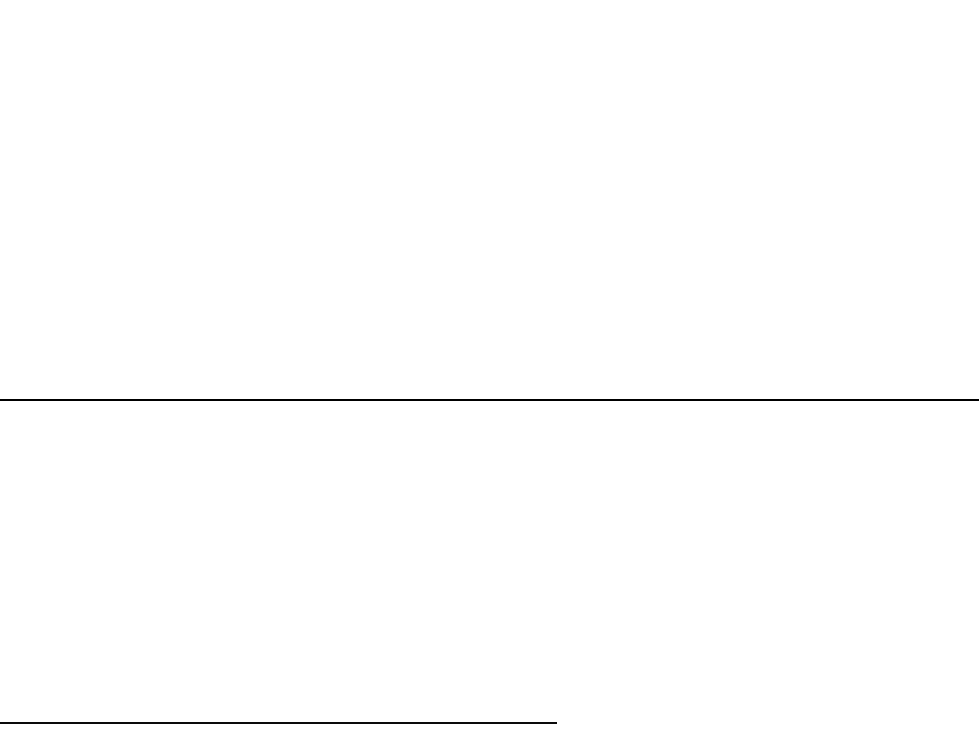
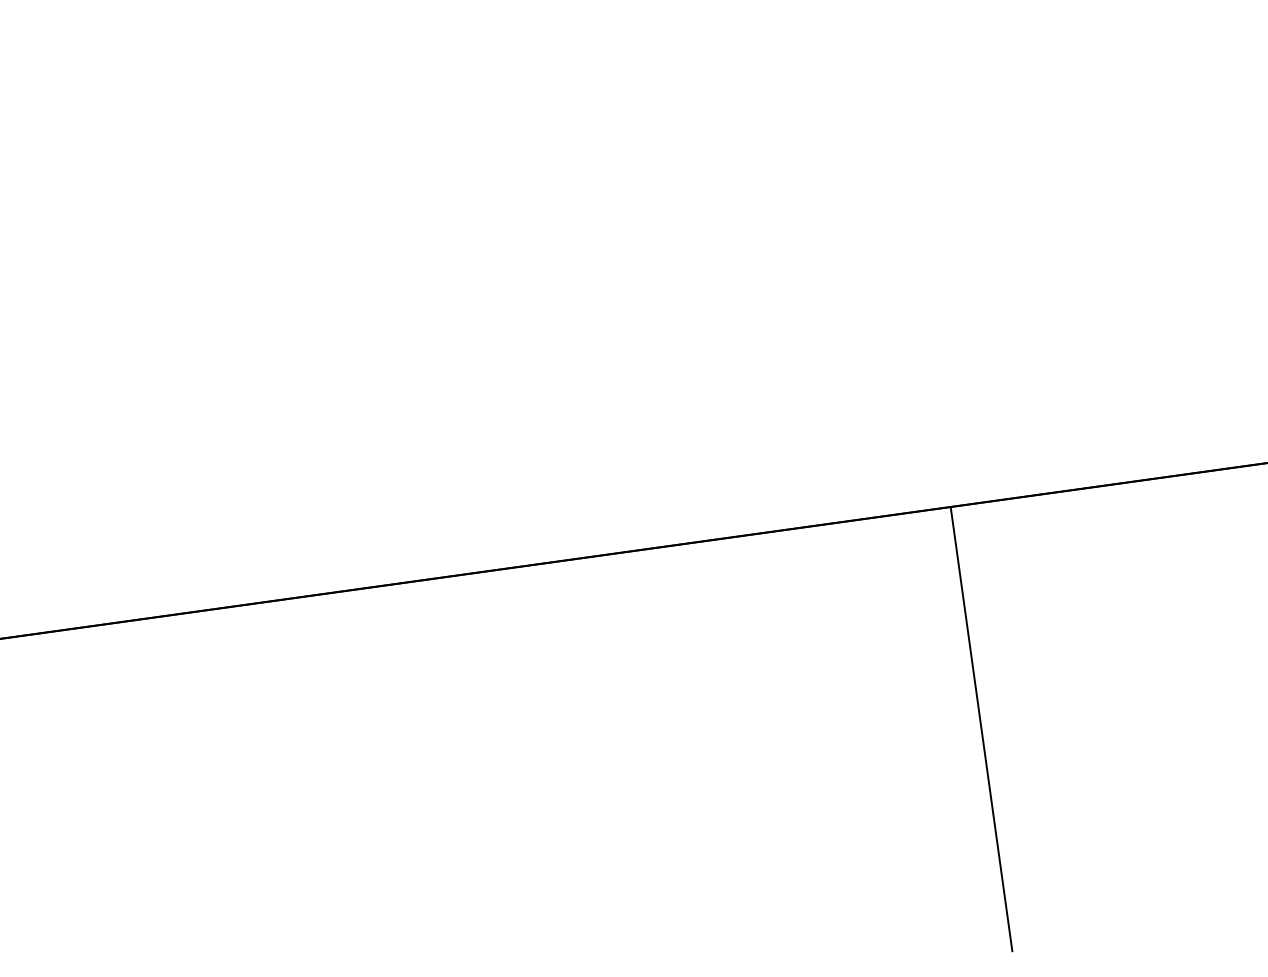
line: (802, 561) -> (981, 729), added

